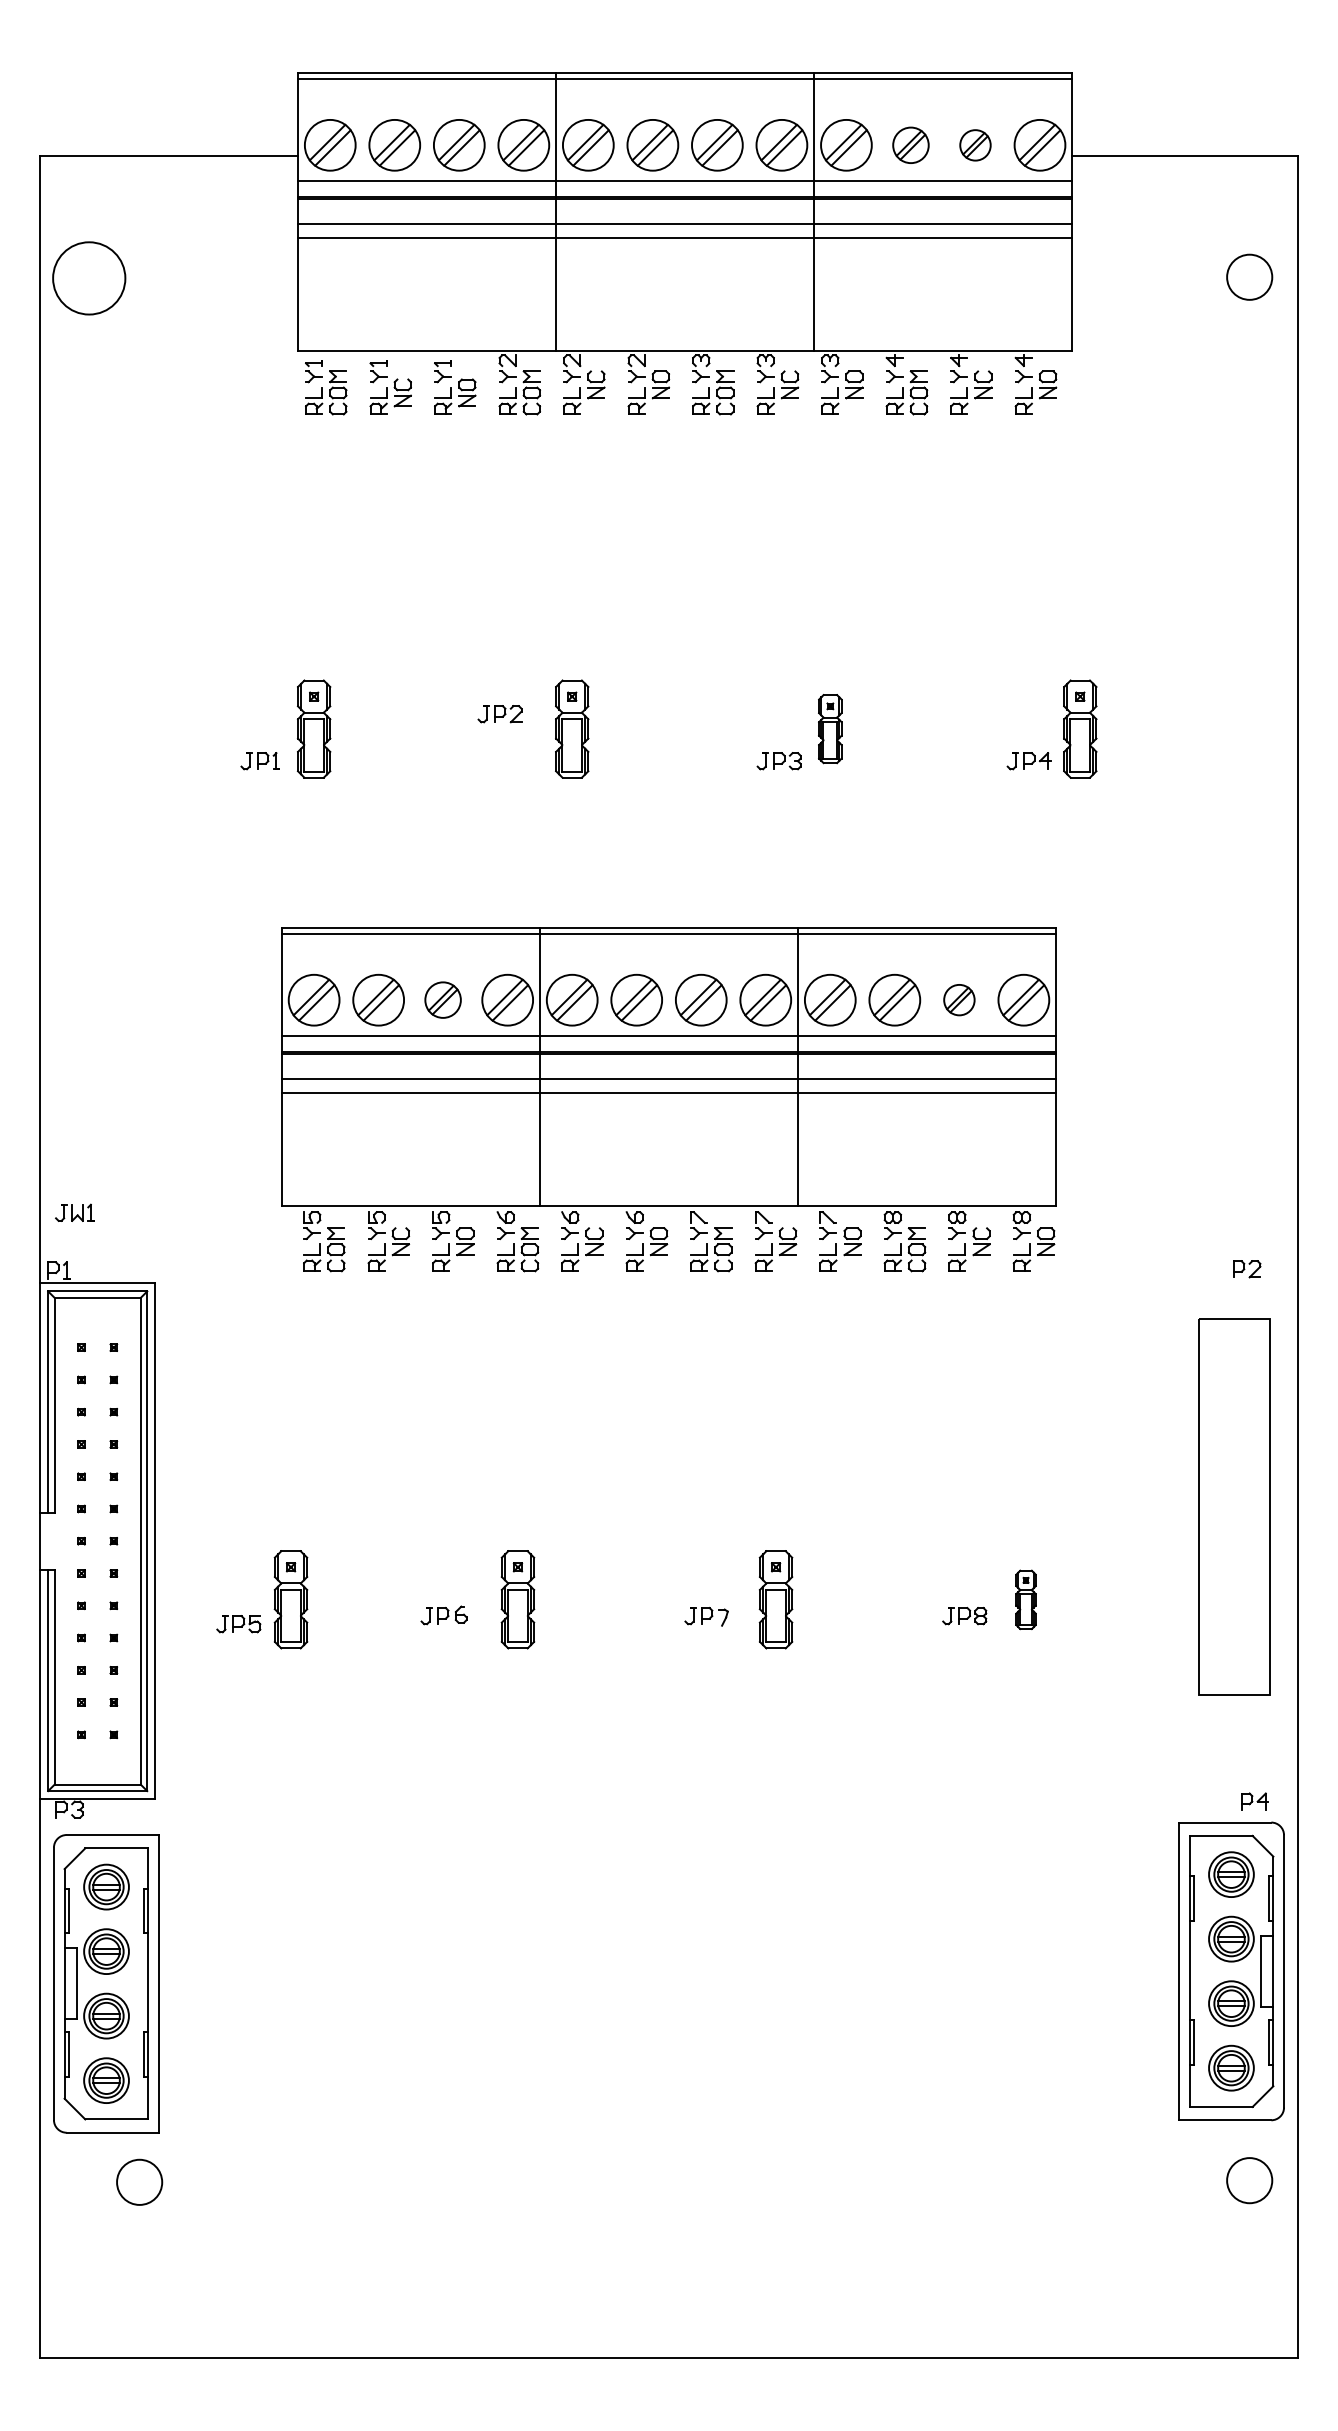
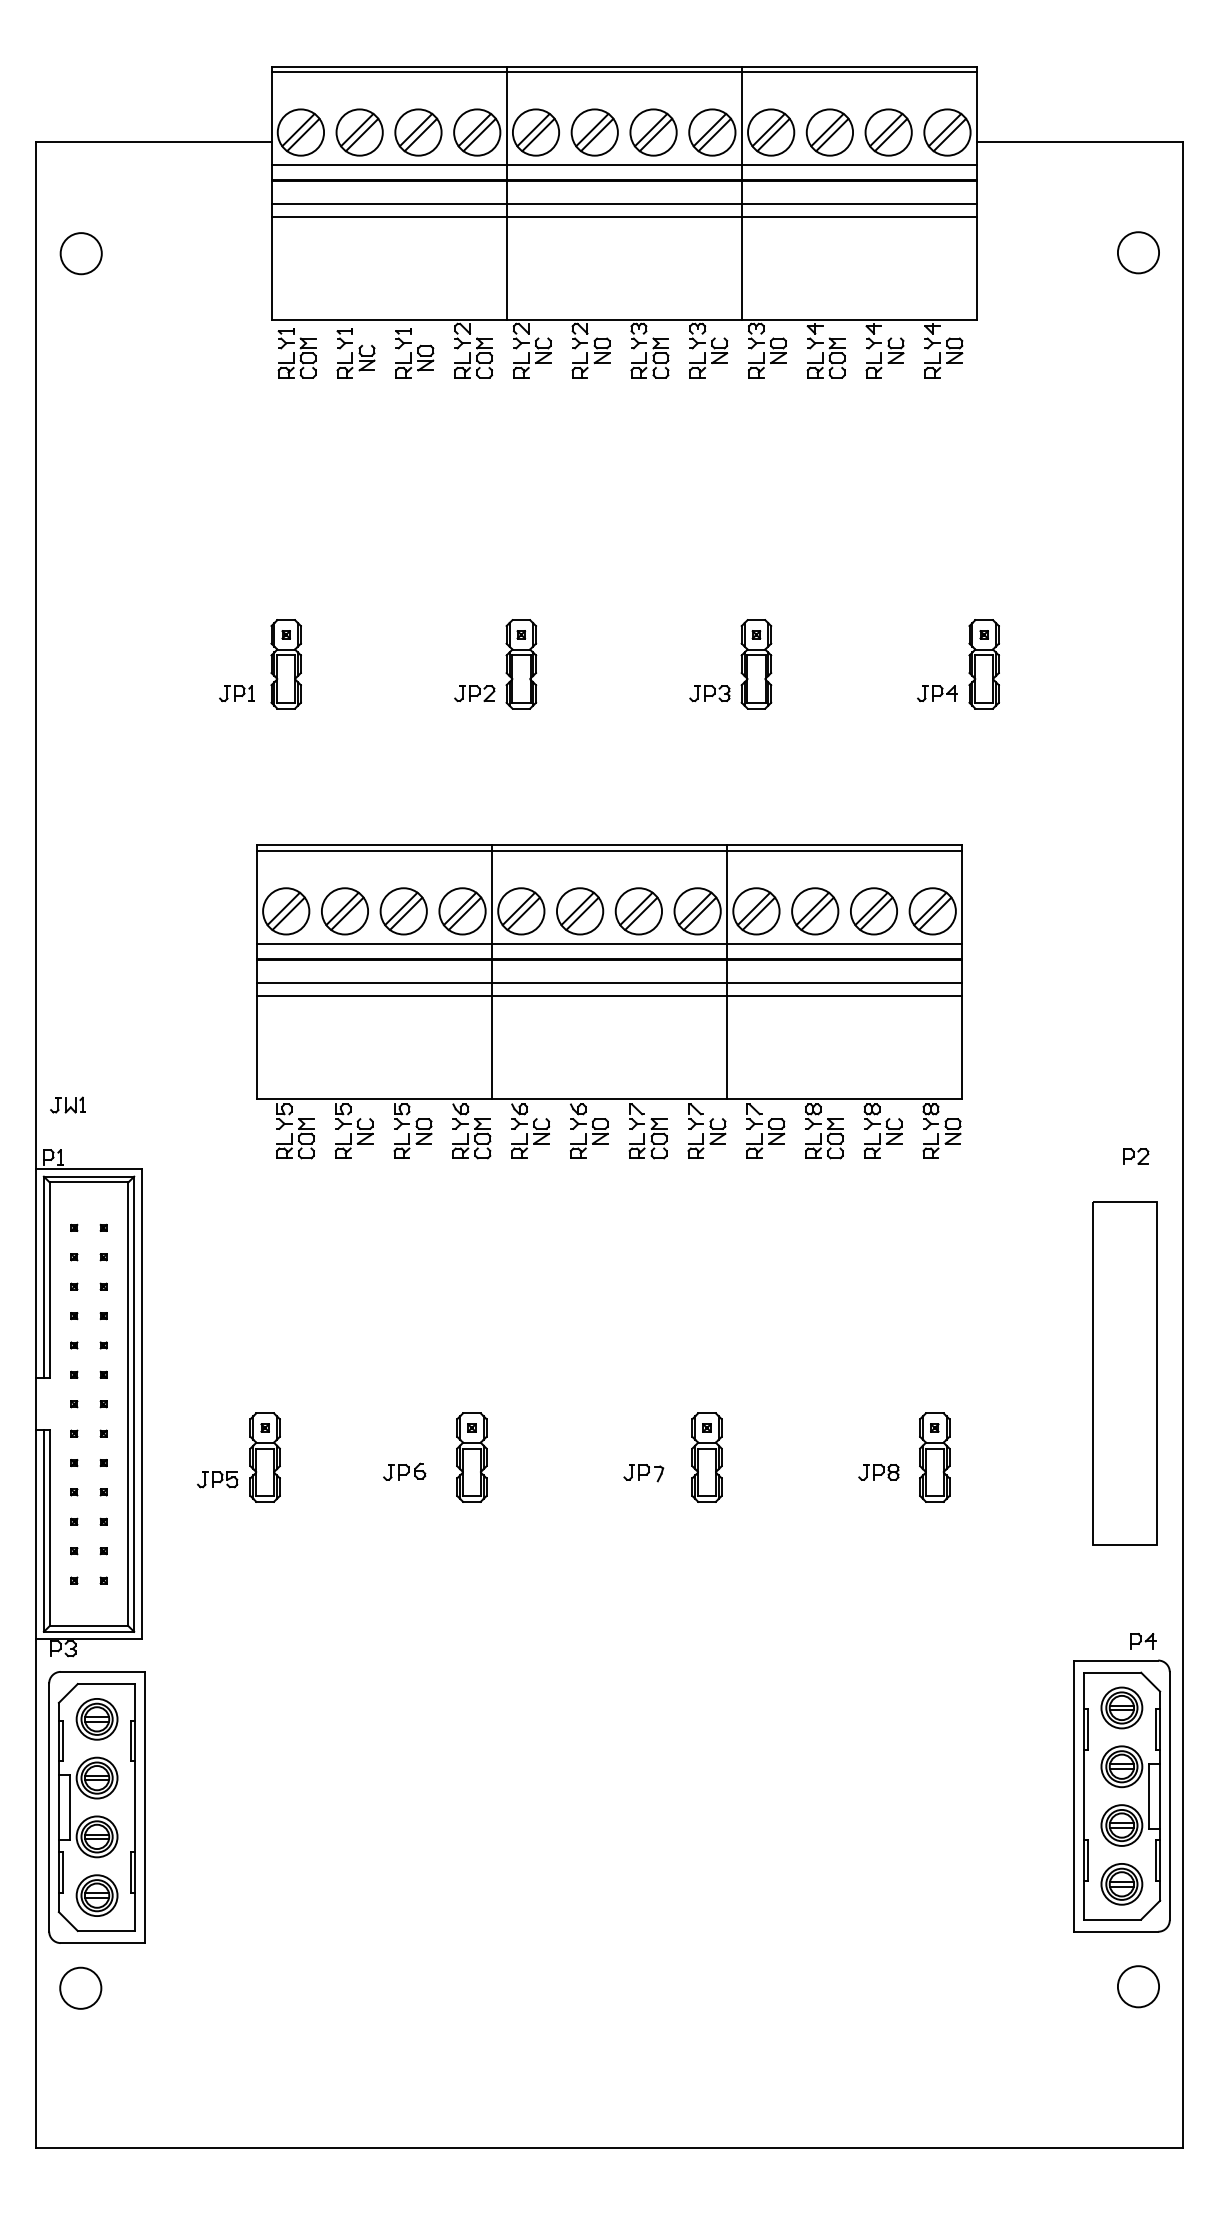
part: (910, 145) -> (829, 132), size x1.43
part: (975, 145) -> (888, 132), size x1.67
circle: (88, 277) -> (80, 252), size x0.62
part: (499, 714) -> (474, 693), moved
part: (830, 728) -> (756, 663), size x1.43
part: (442, 999) -> (403, 910), size x1.43
part: (959, 999) -> (874, 910), size x1.67
part: (1025, 1599) -> (934, 1457), size x1.67
circle: (139, 2181) -> (80, 1987), moved

